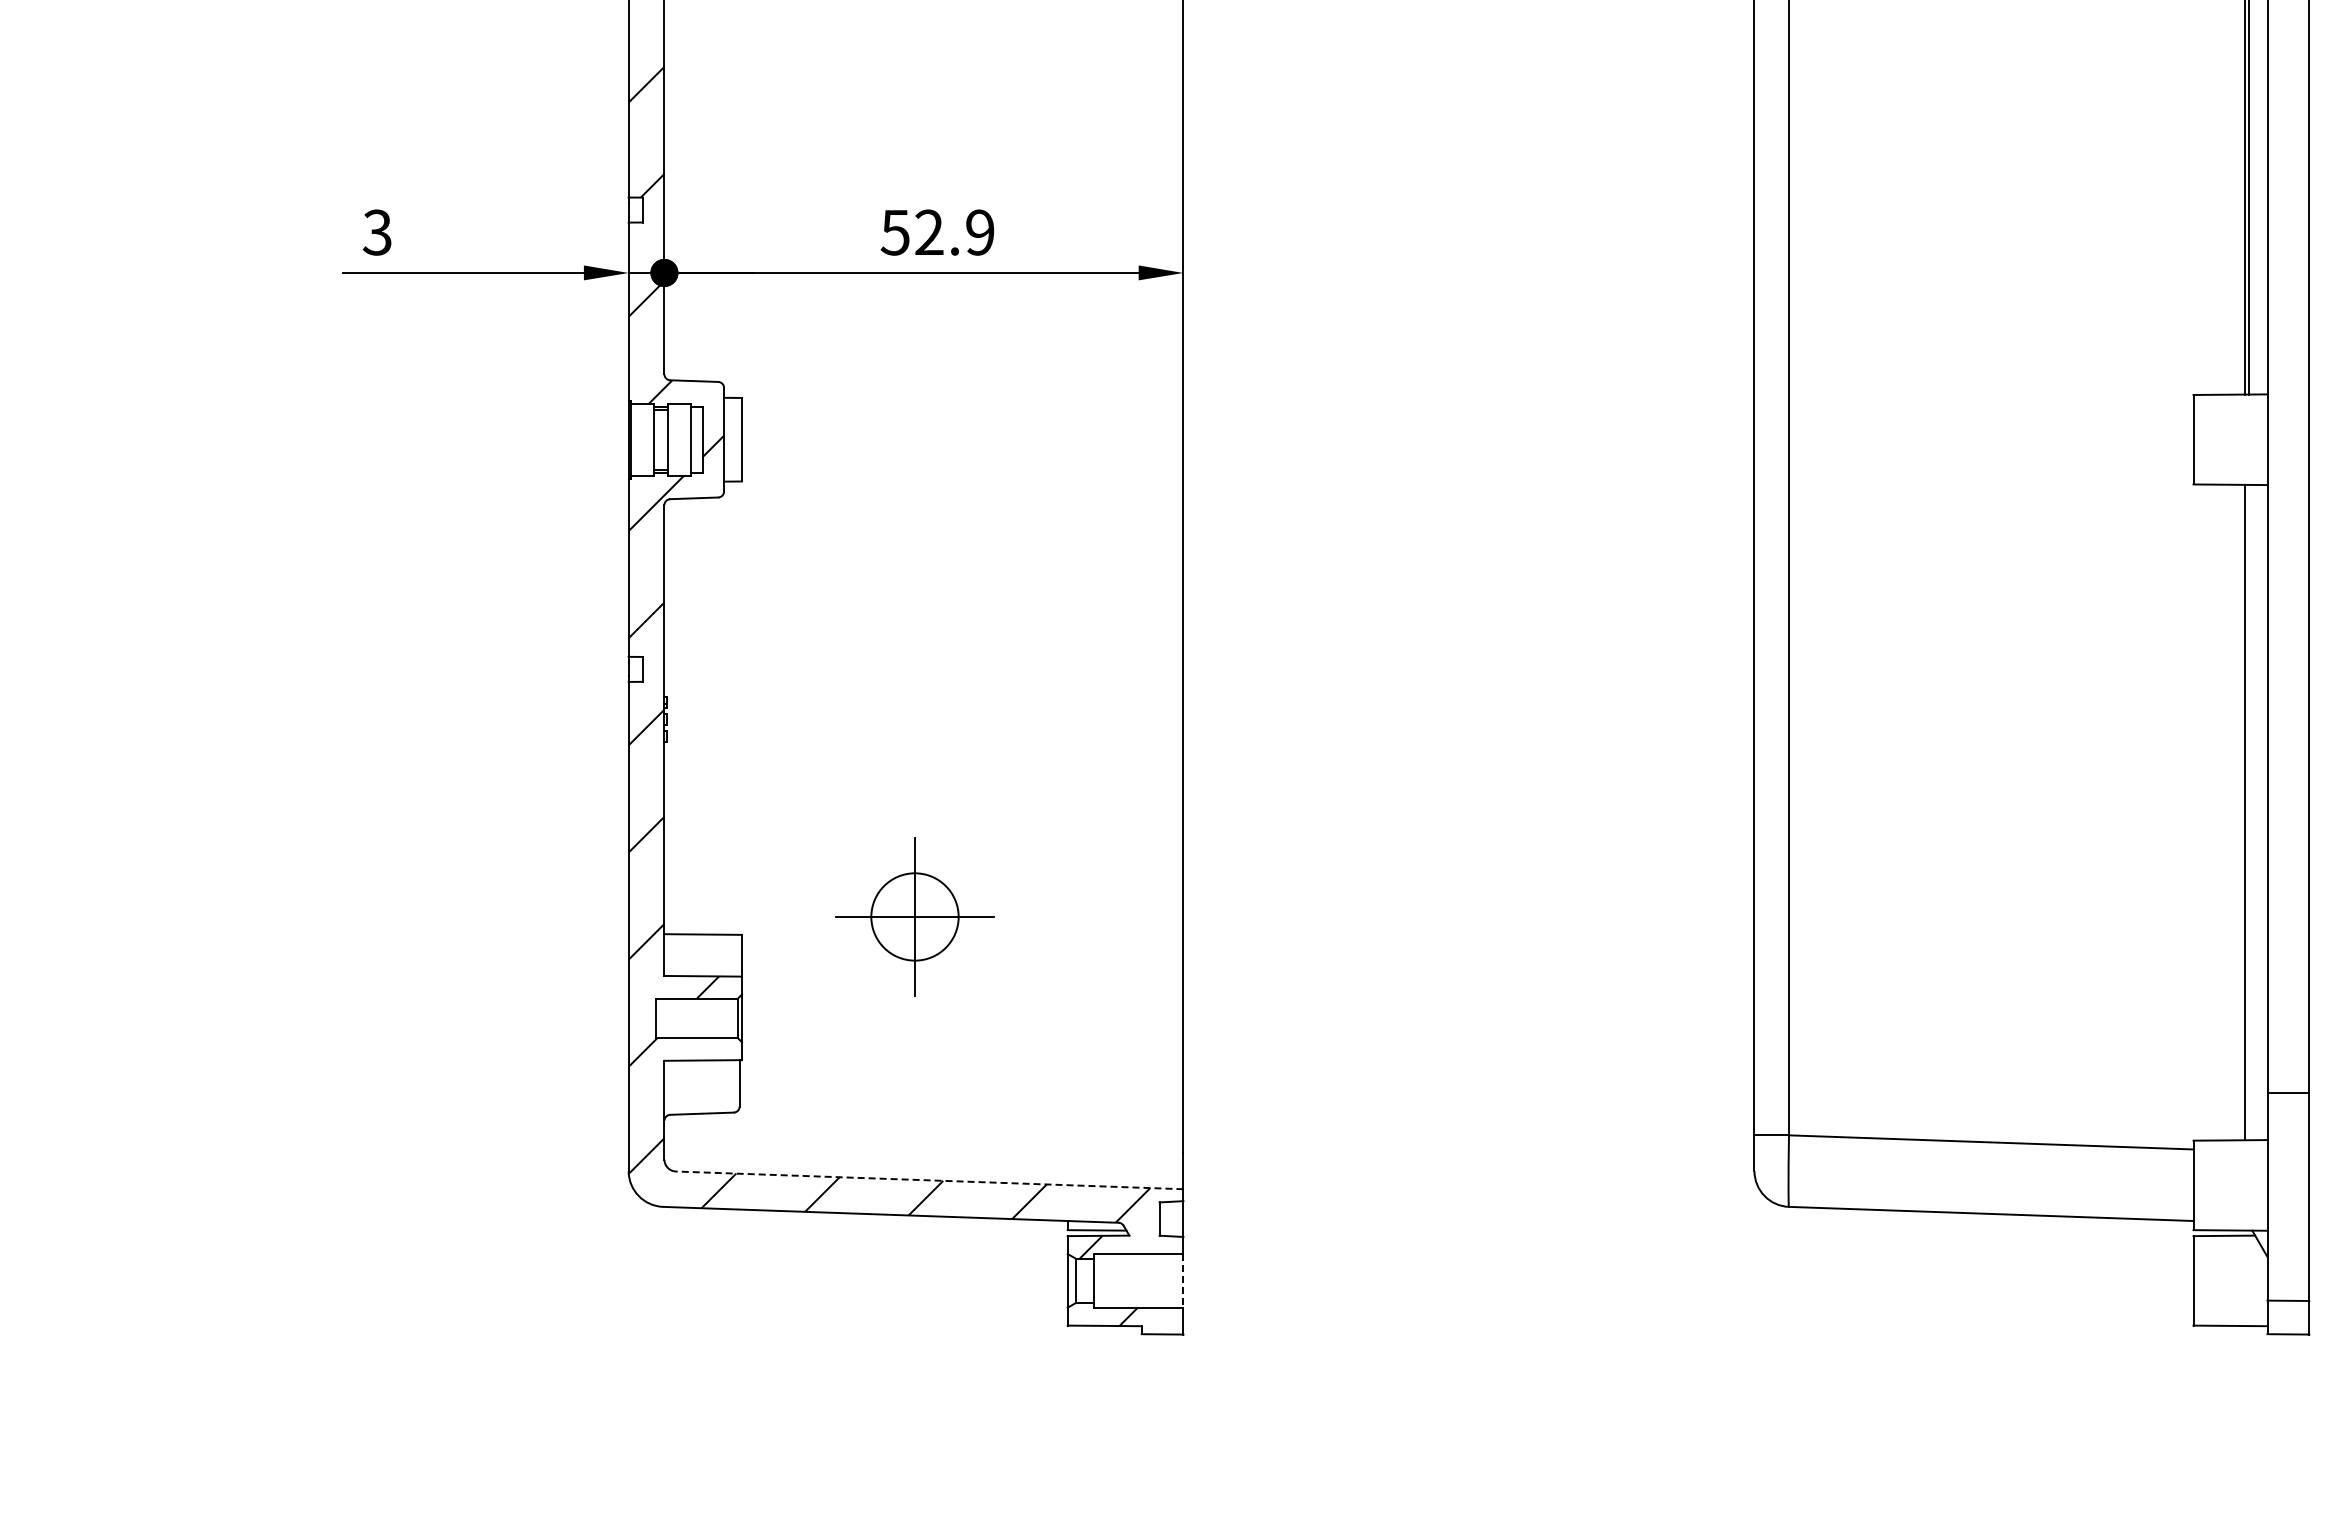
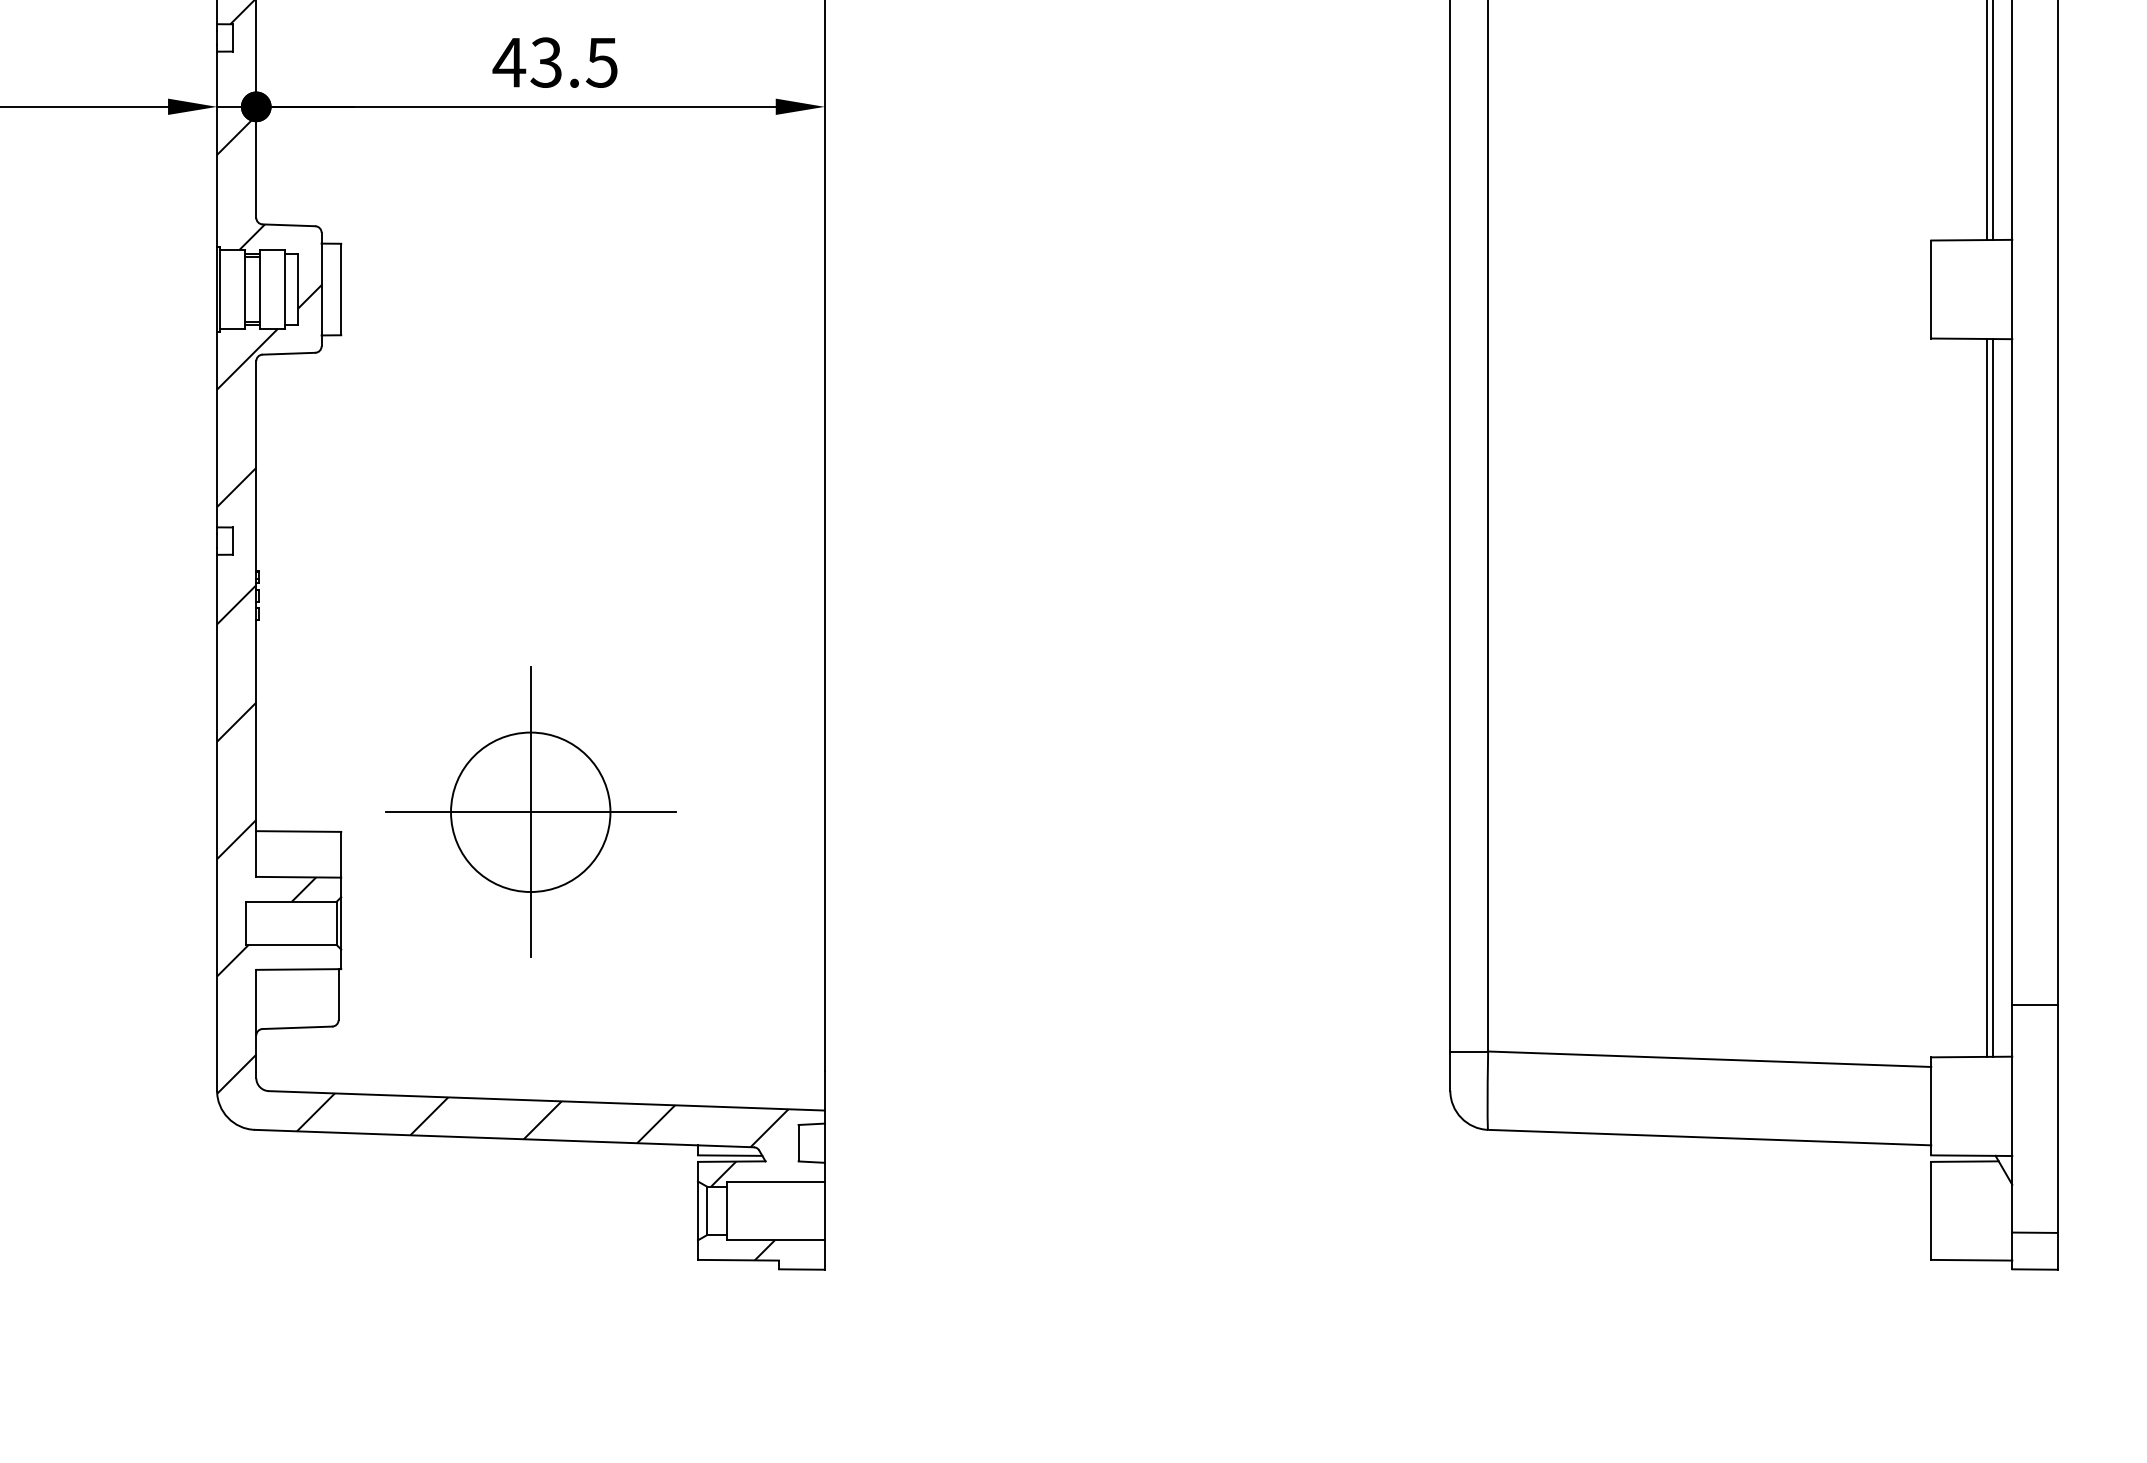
text: (937, 232) -> (555, 62), 52.9 -> 43.5
line: (2249, 812) -> (1992, 697), added
part: (914, 916) -> (530, 811), size x1.67
line: (929, 1180) -> (546, 1100), dashed -> solid
line: (1183, 1280) -> (824, 1210), dashed -> solid

